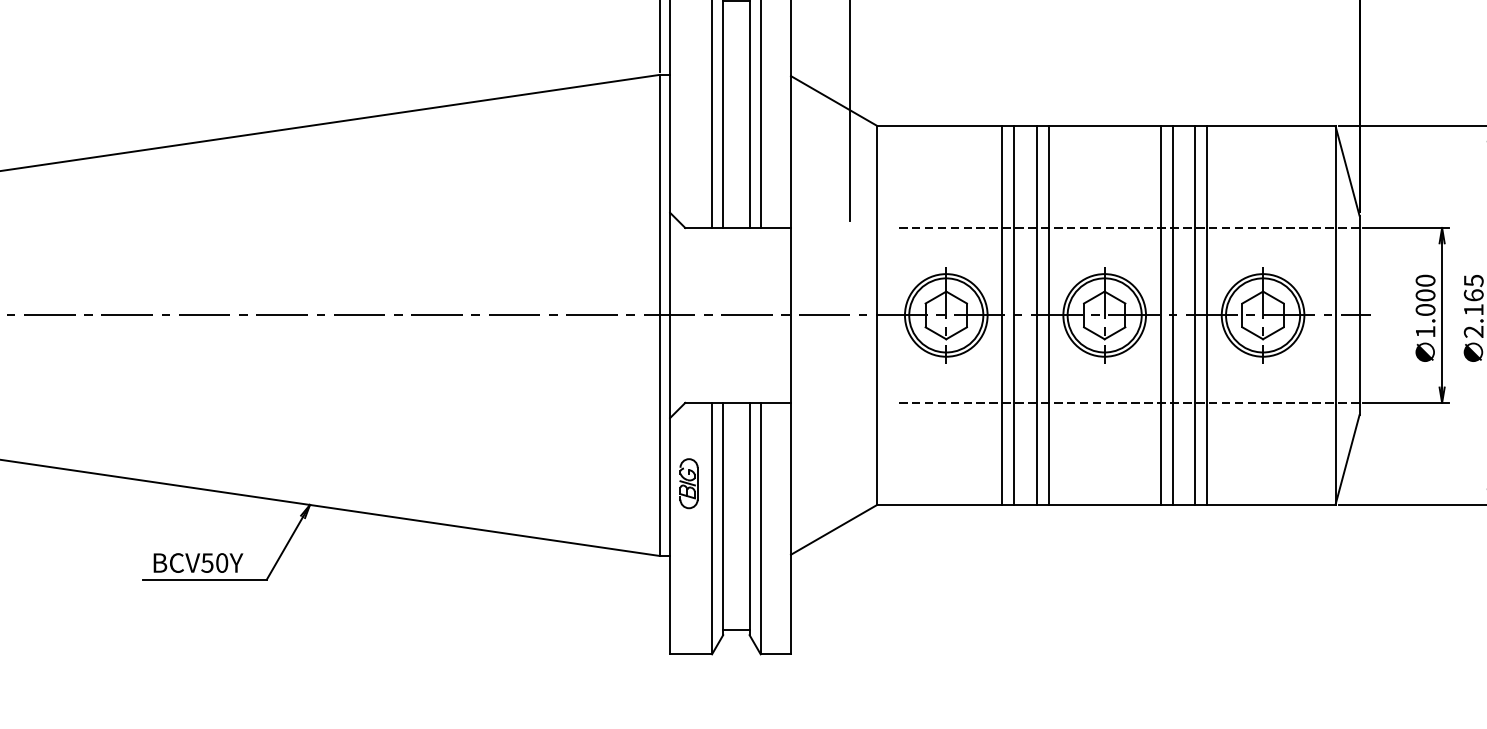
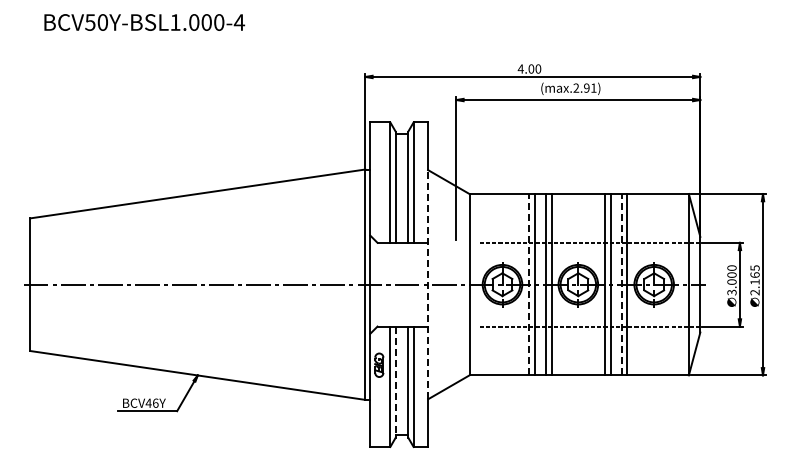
line: (791, 315) -> (428, 284), solid -> dashed
line: (1002, 315) -> (529, 284), solid -> dashed
line: (1194, 315) -> (621, 284), solid -> dashed
text: (1424, 331) -> (731, 292), 1.000 -> 3.000
line: (722, 517) -> (395, 381), solid -> dashed
text: (213, 561) -> (151, 402), BCV50Y -> BCV46Y

